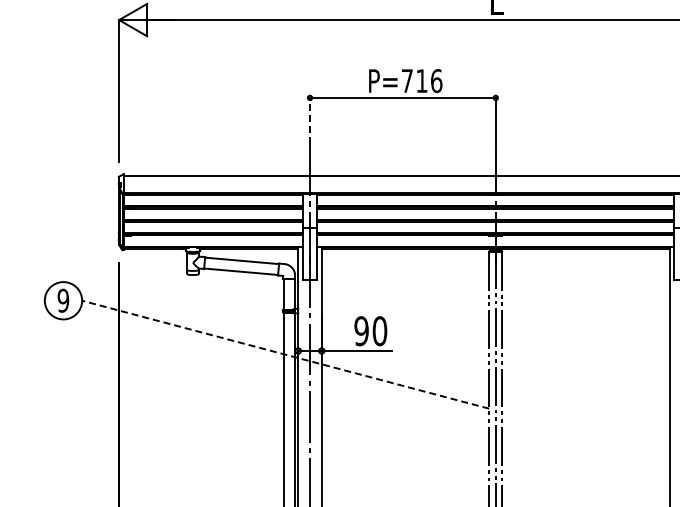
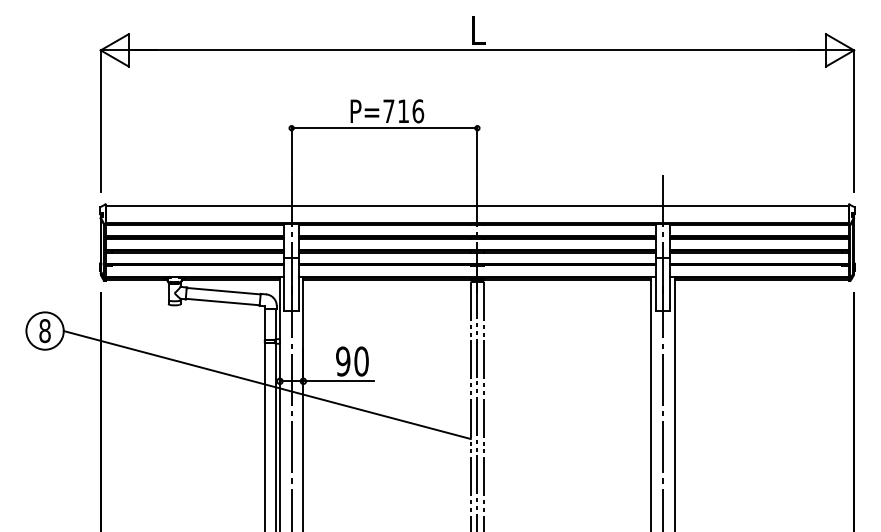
line: (309, 120) -> (291, 150), dashed -> solid
text: (62, 301) -> (44, 331), 9 -> 8
line: (285, 355) -> (267, 385), dashed -> solid

